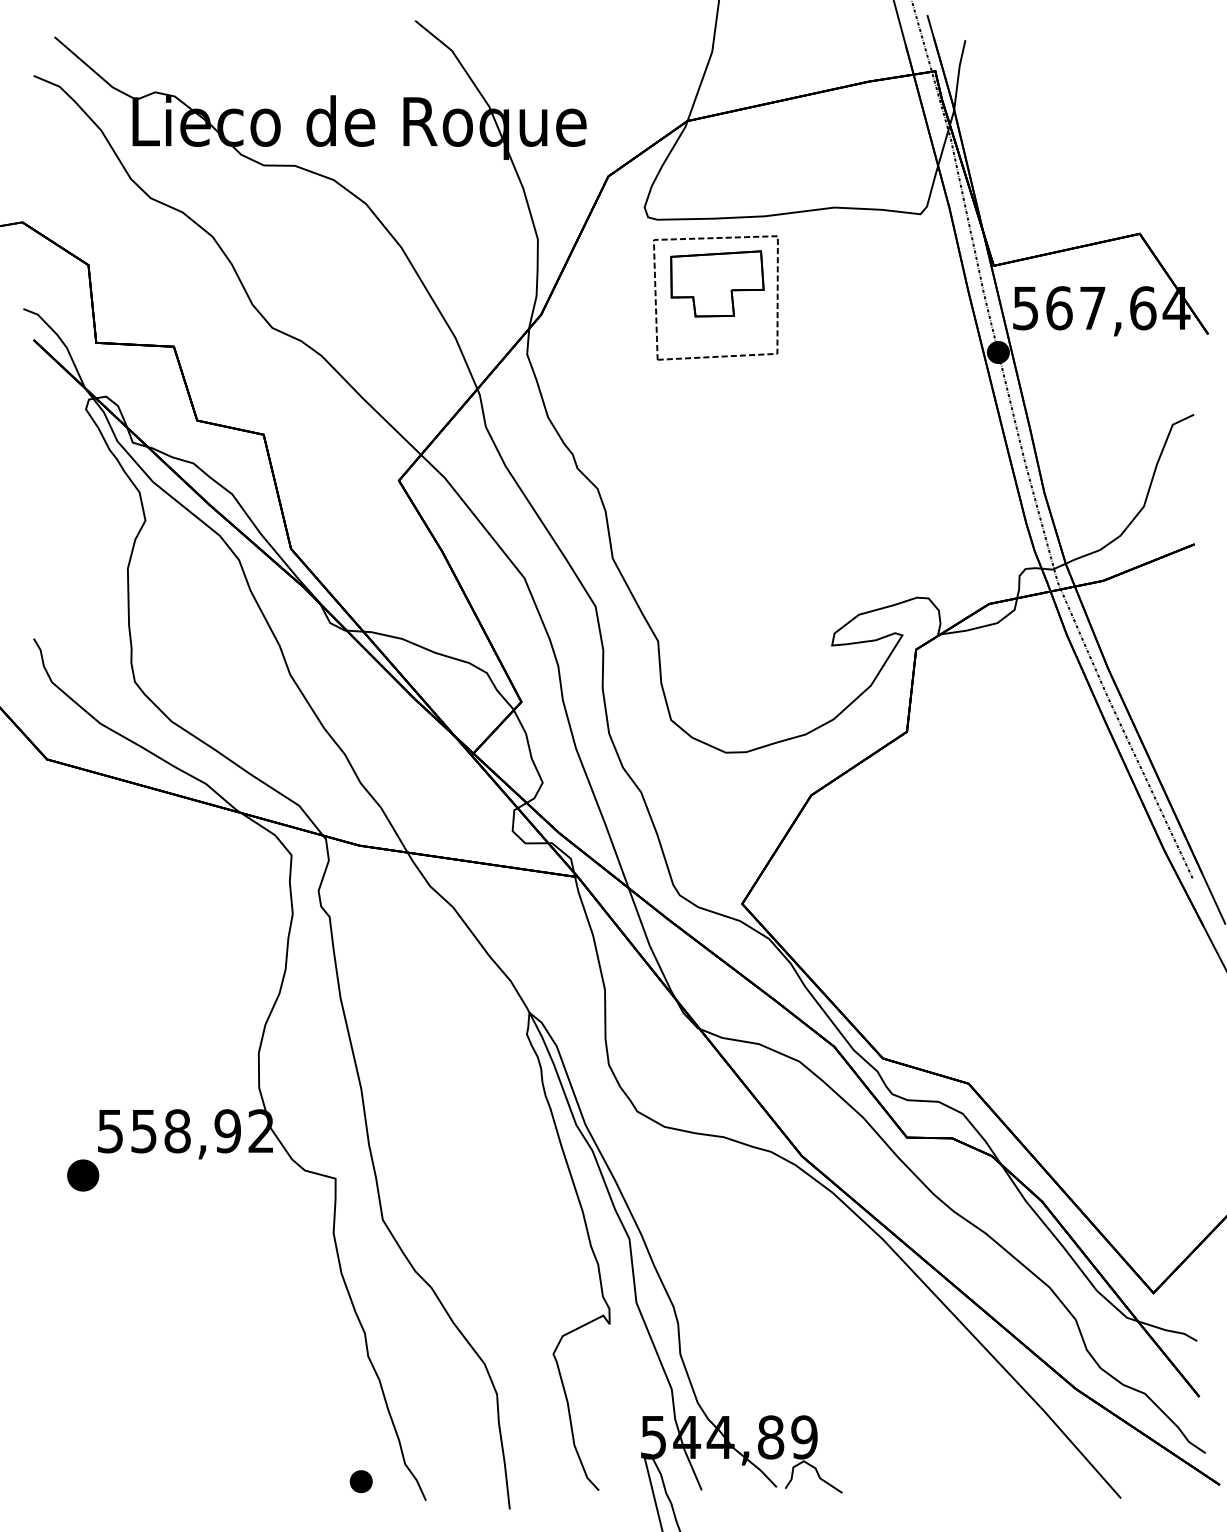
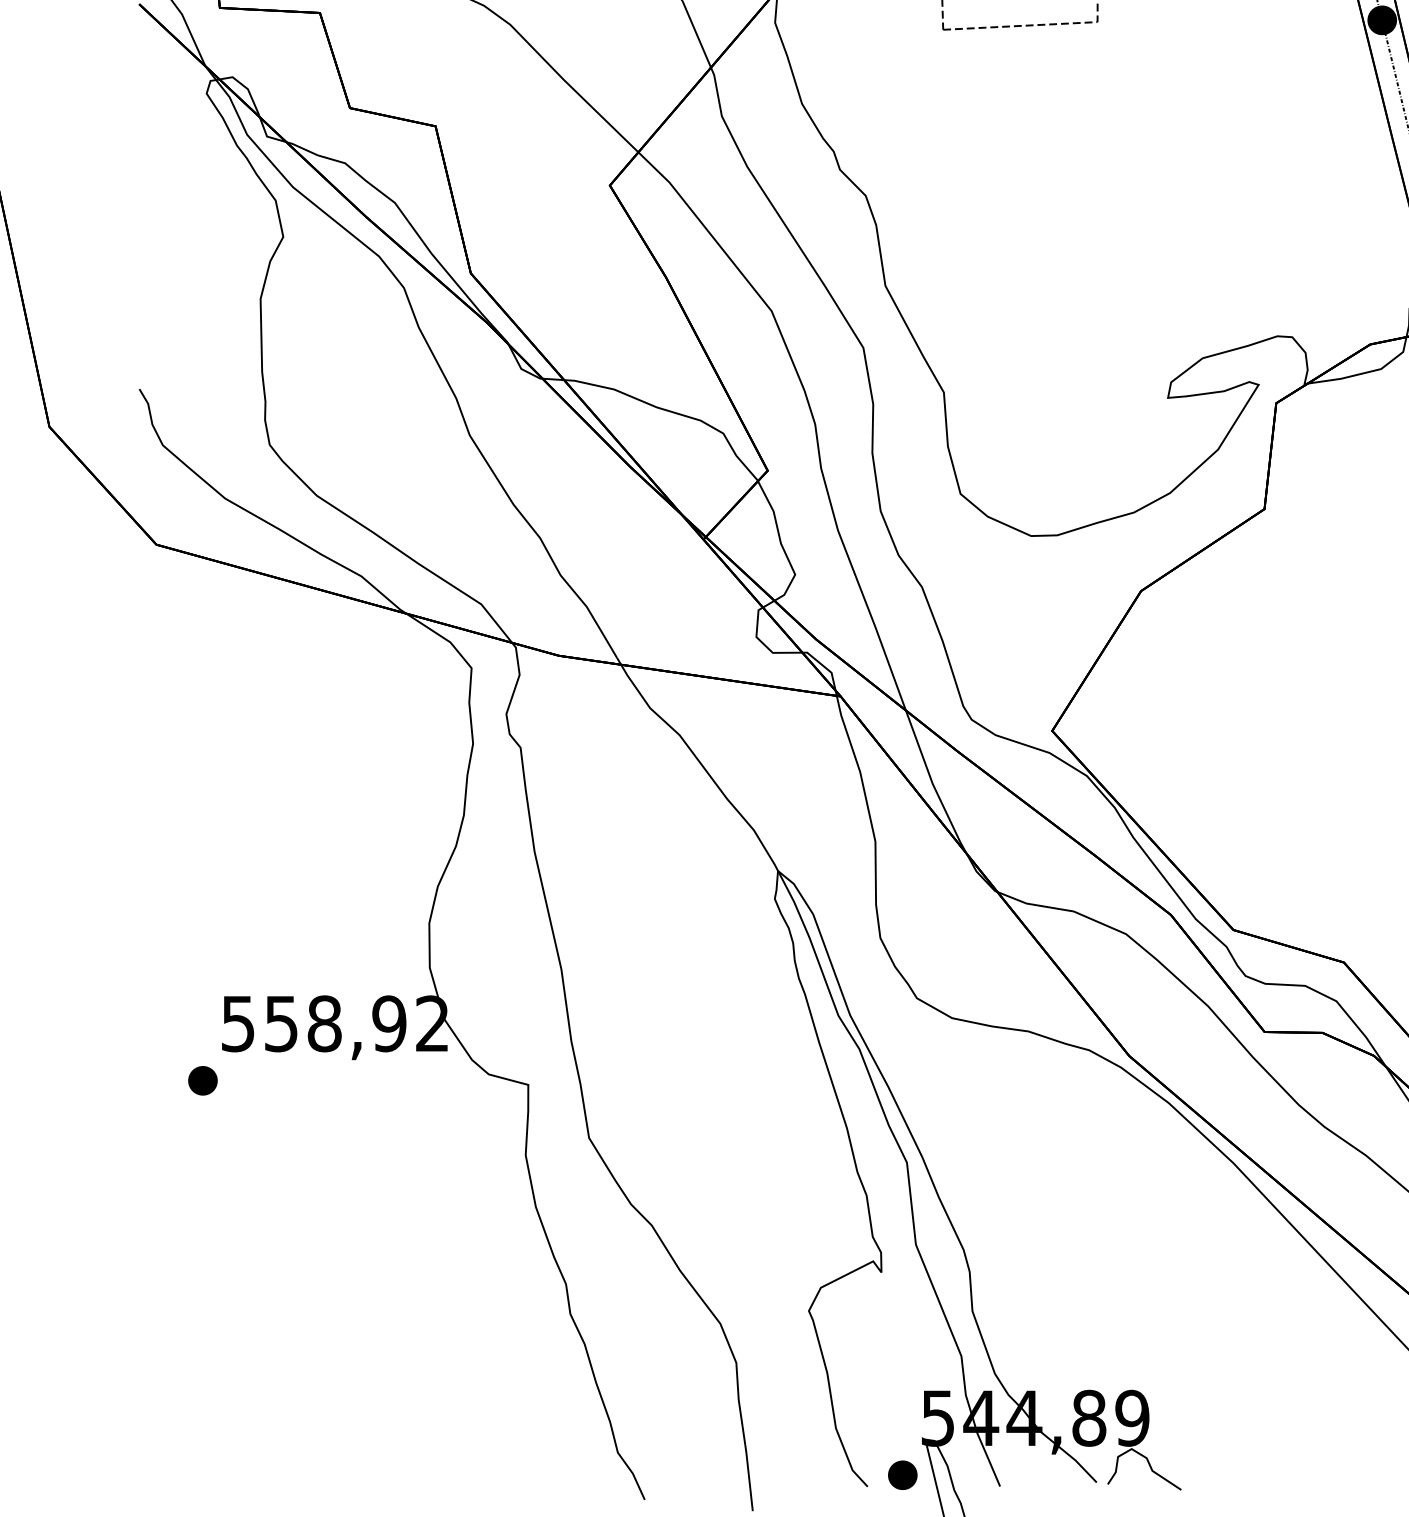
part: (82, 1175) -> (202, 1080), size x0.71
part: (360, 1481) -> (901, 1475), moved

